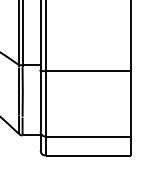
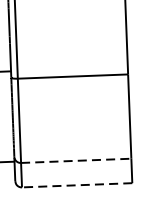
line: (88, 136) -> (76, 160), solid -> dashed
line: (88, 155) -> (77, 185), solid -> dashed

